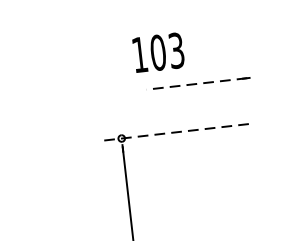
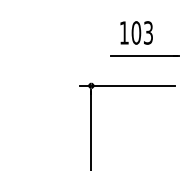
text: (158, 52) -> (136, 32), moved
line: (196, 84) -> (143, 56), dashed -> solid
line: (176, 131) -> (127, 85), dashed -> solid

